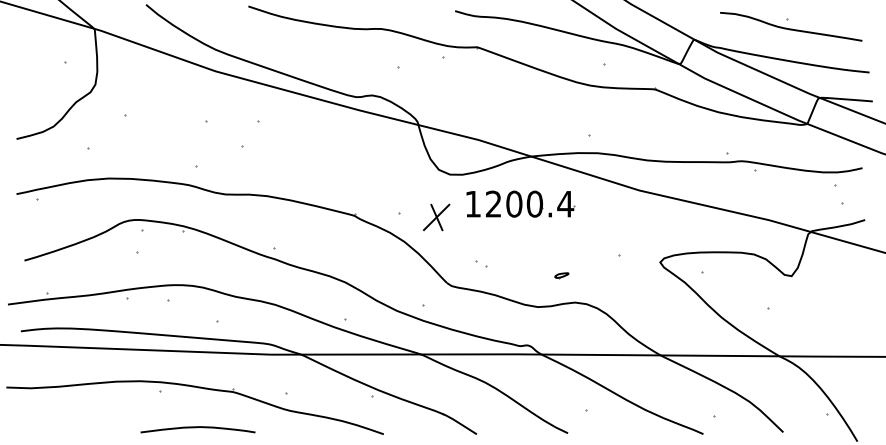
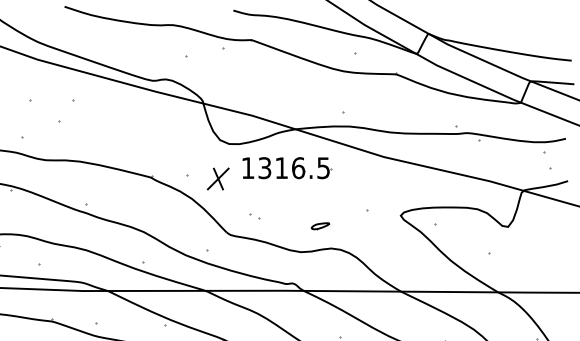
part: (791, 26) -> (507, 23), removed
text: (530, 203) -> (294, 167), 1200.4 -> 1316.5
part: (561, 275) -> (320, 226), size x1.6

